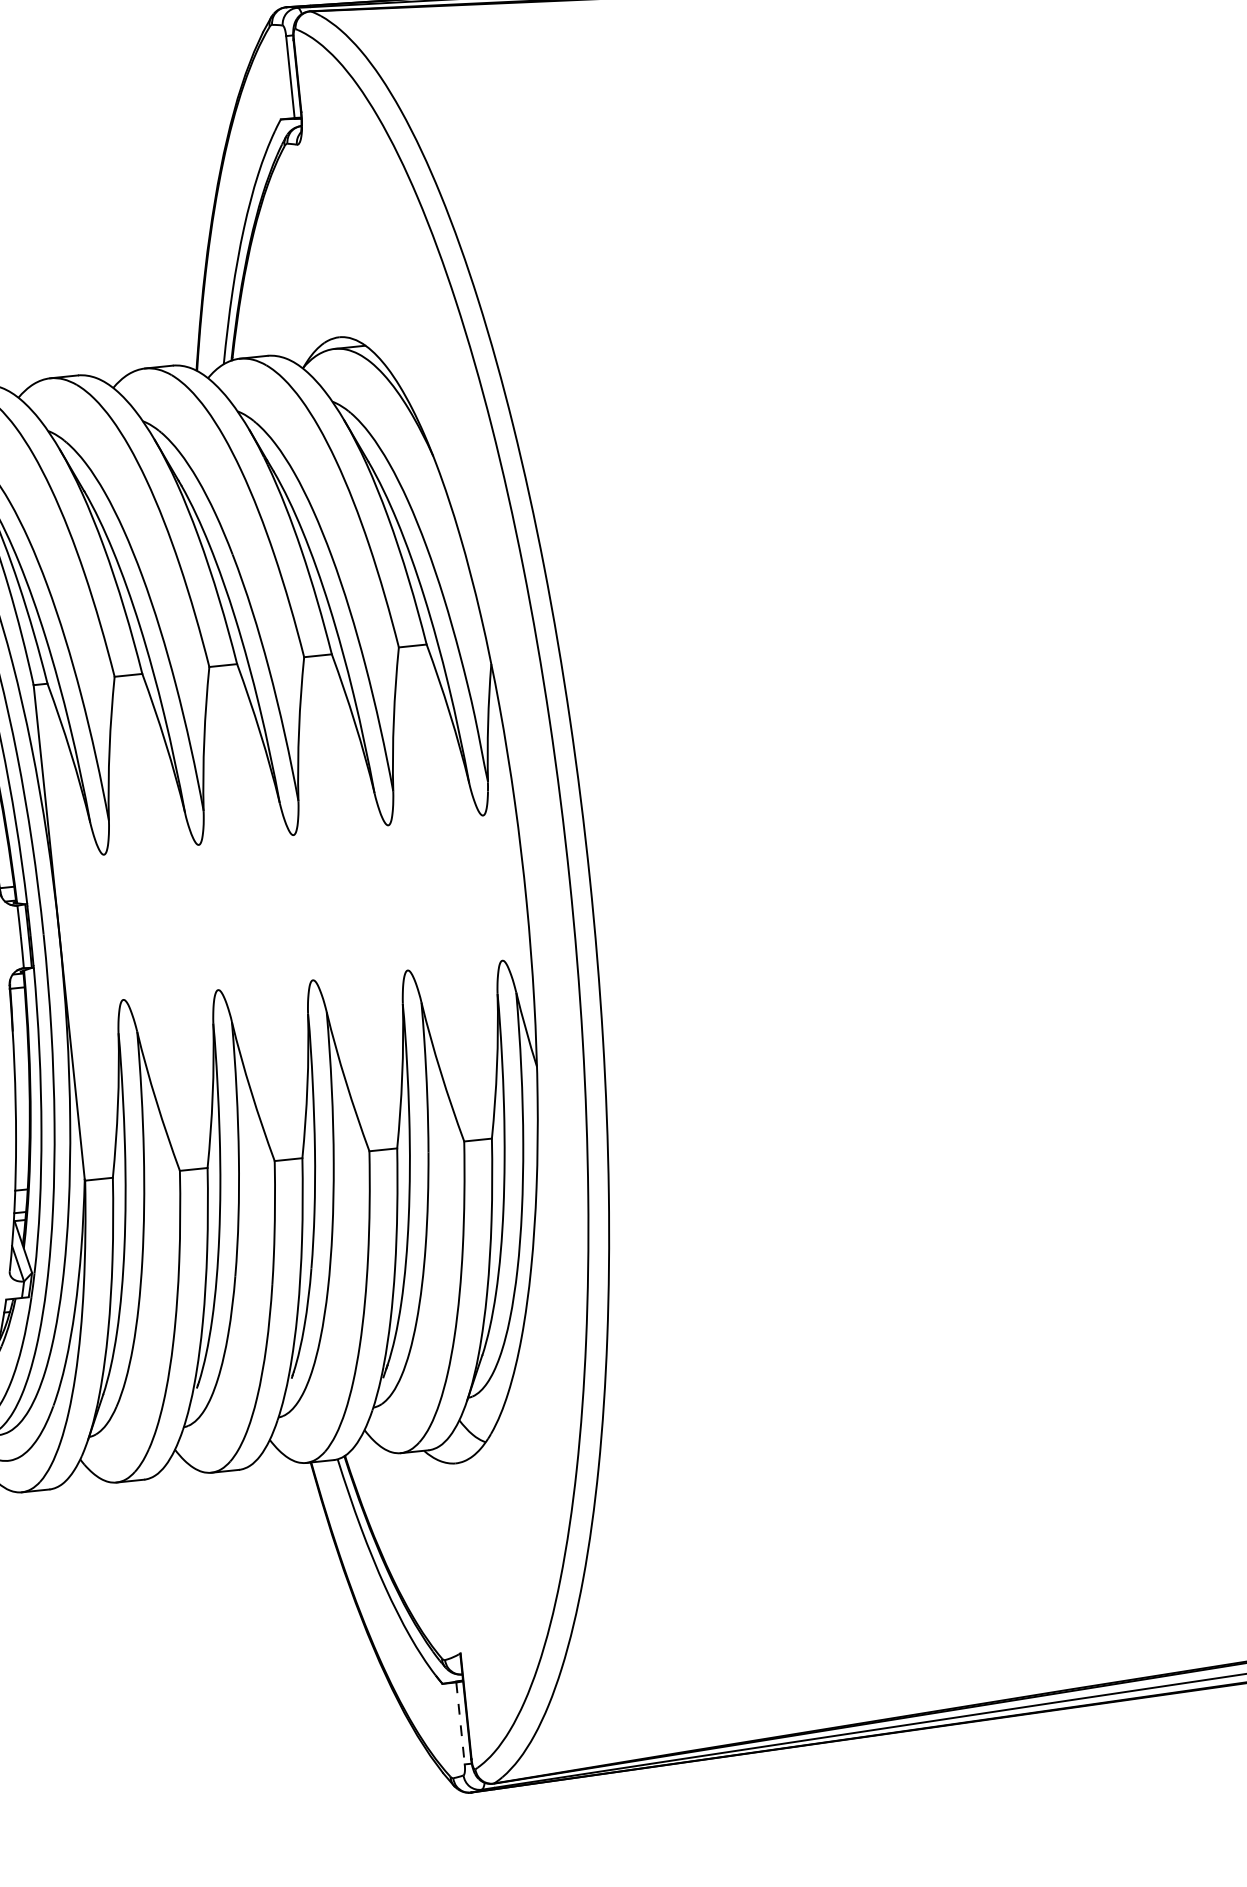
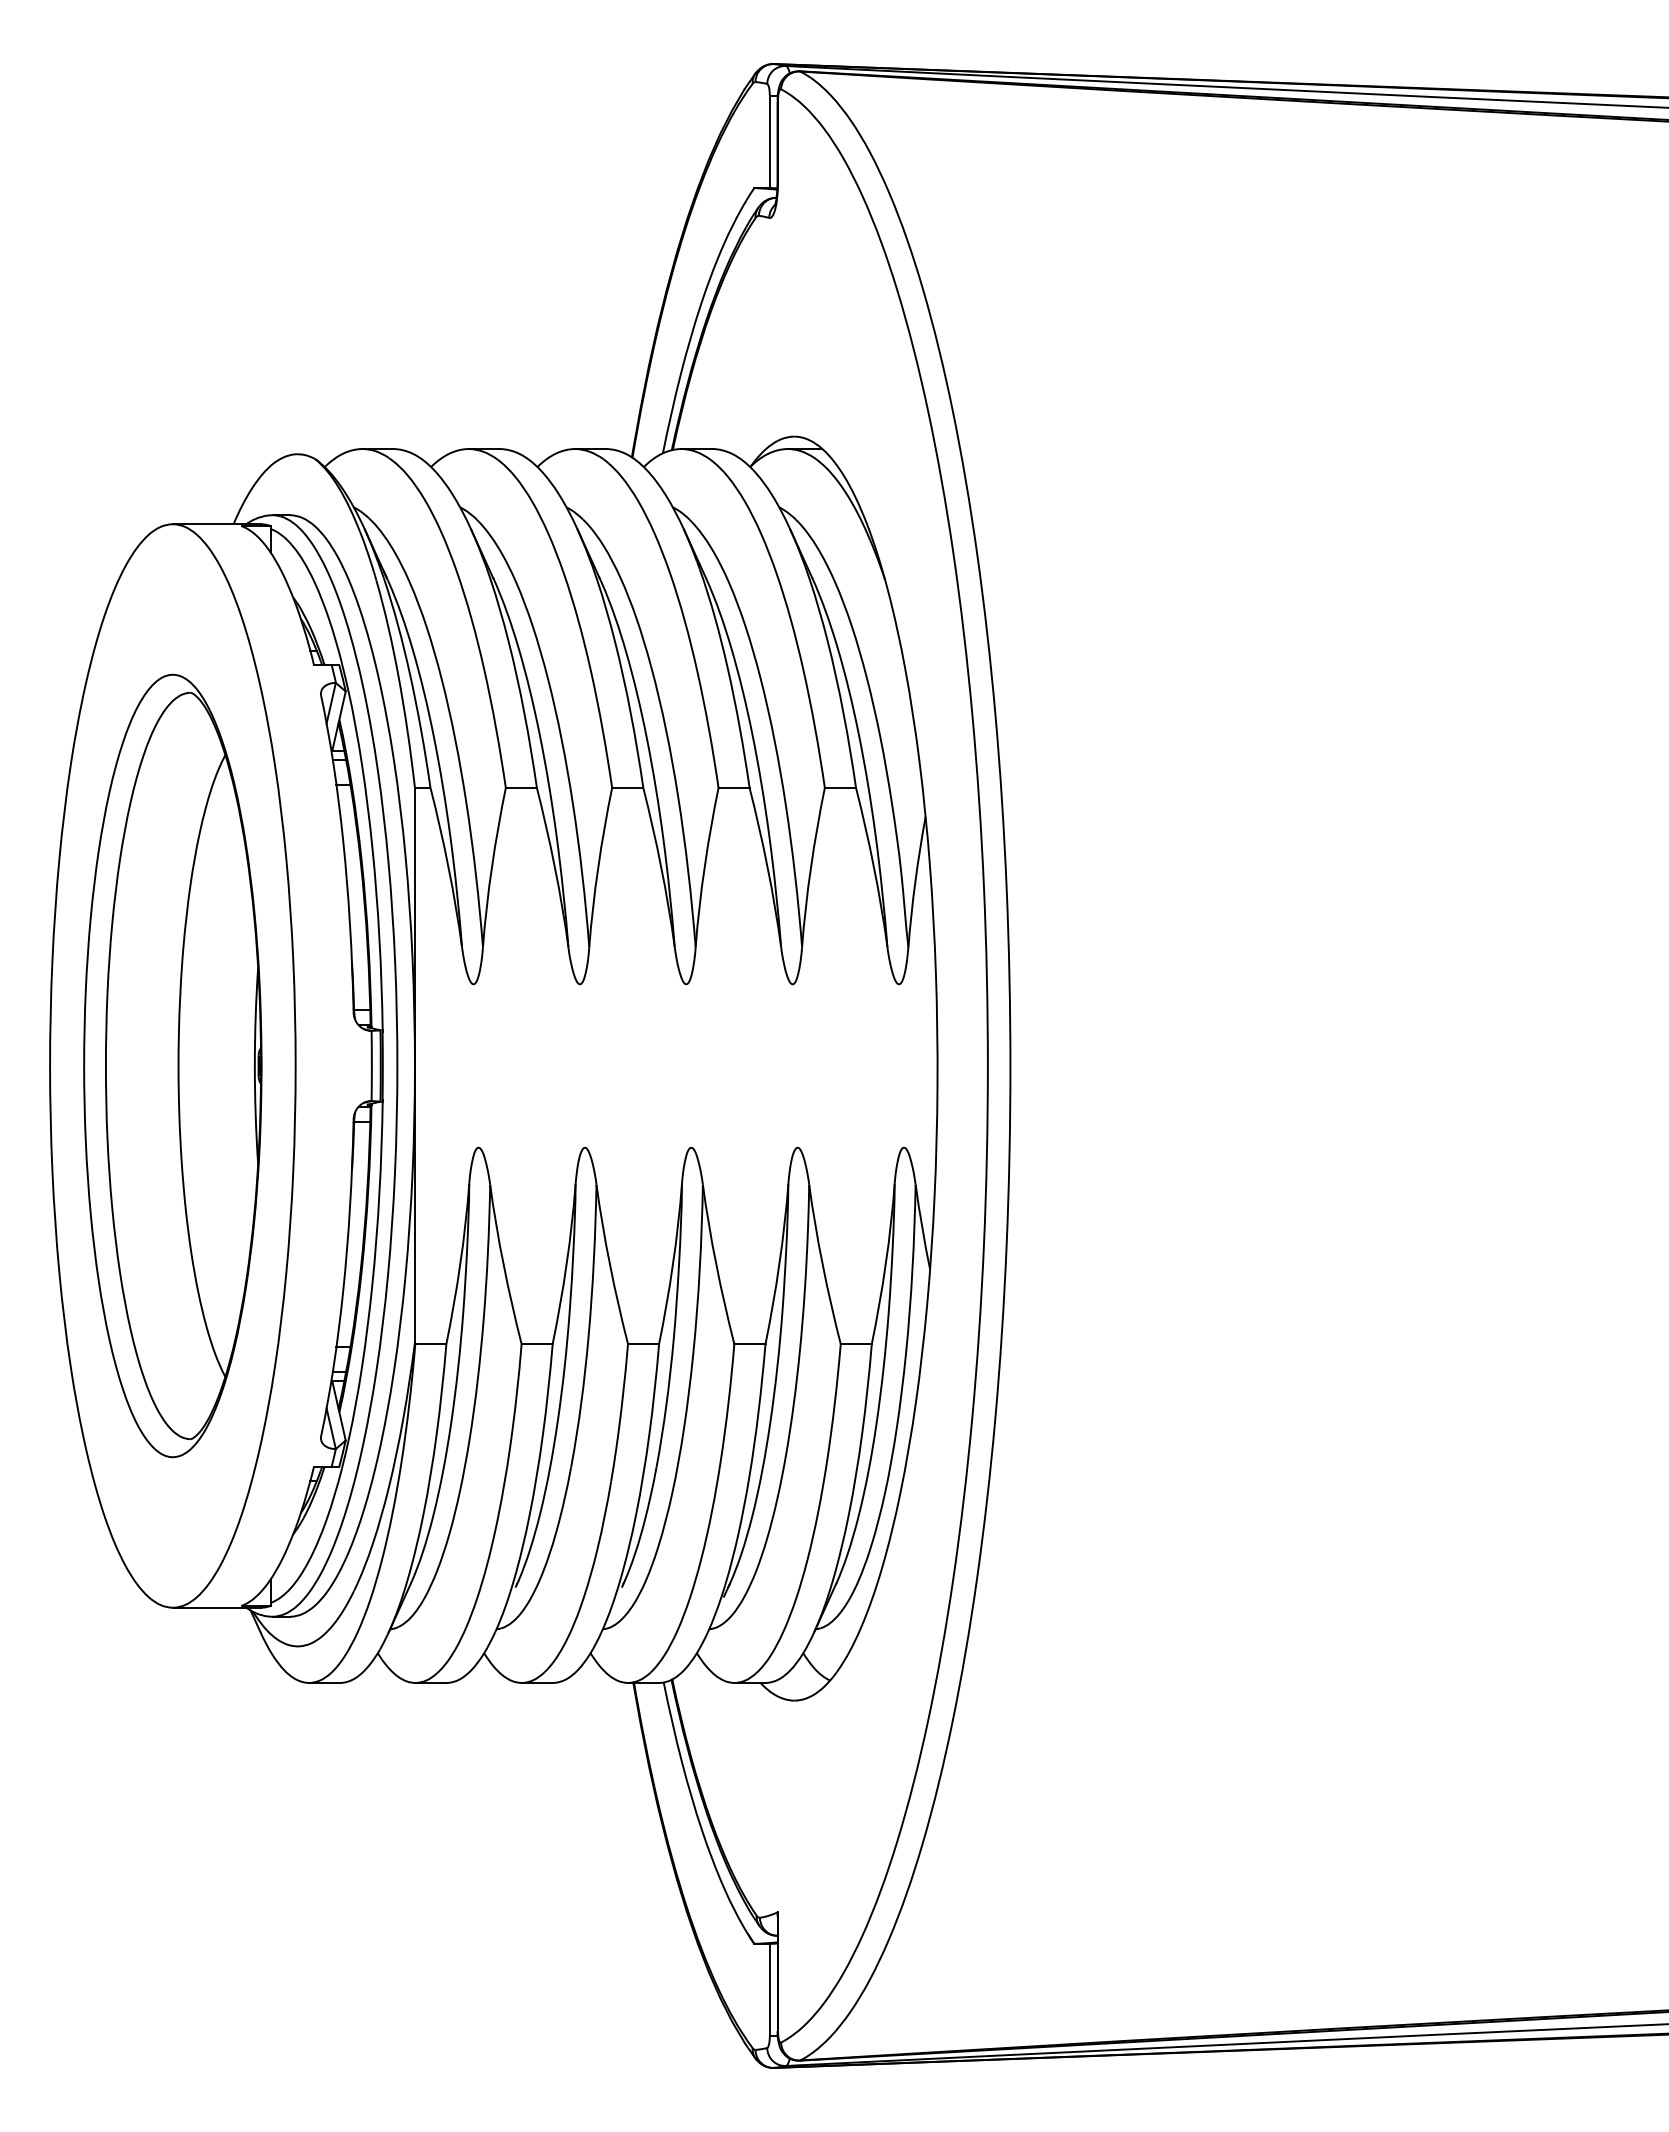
line: (460, 1723) -> (769, 1989), dashed -> solid

